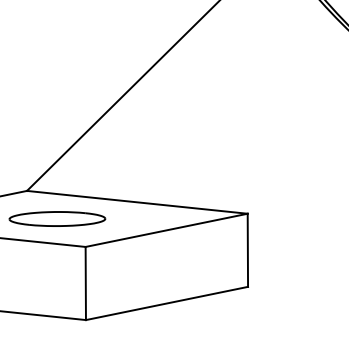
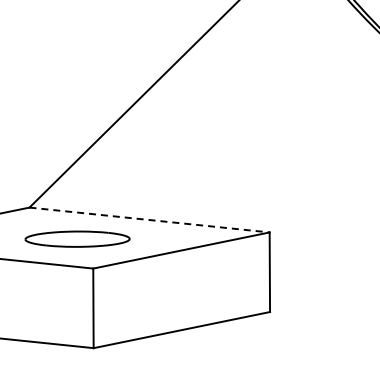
line: (137, 202) -> (149, 220), solid -> dashed
part: (57, 218) -> (77, 238), moved

